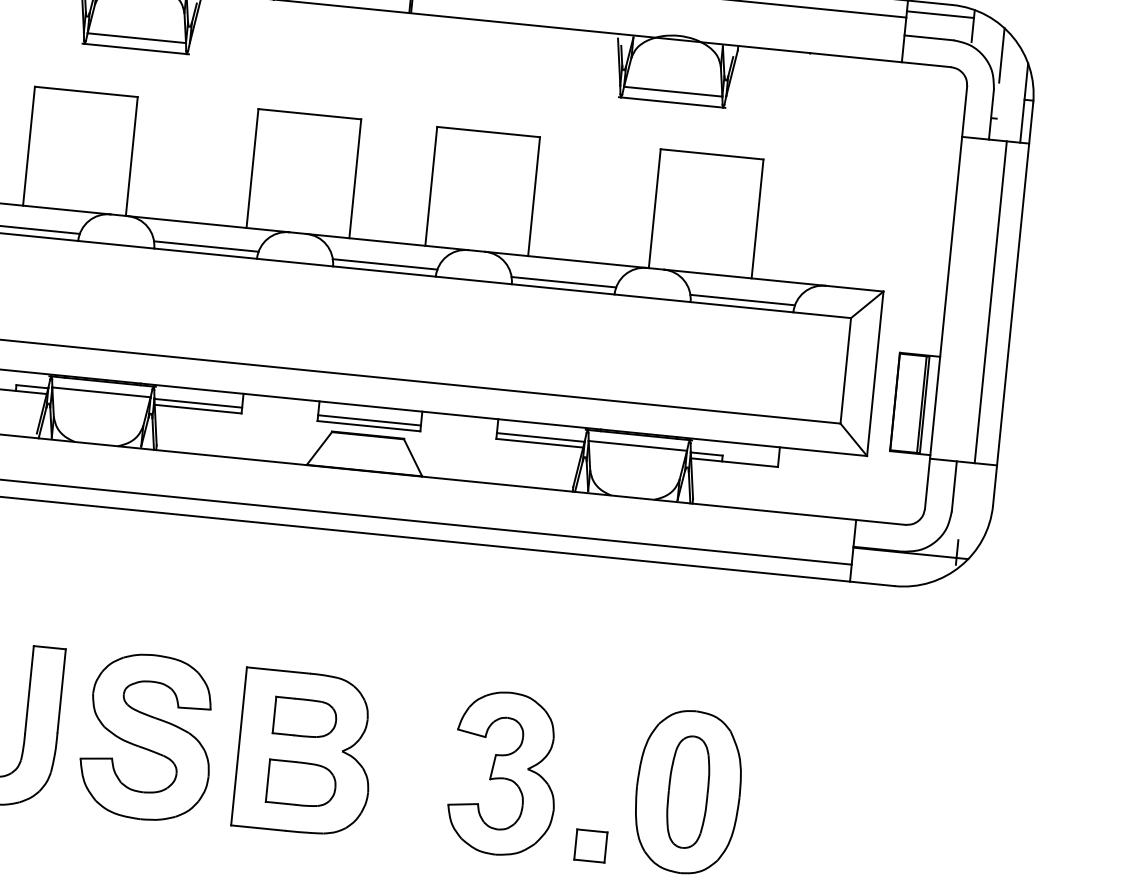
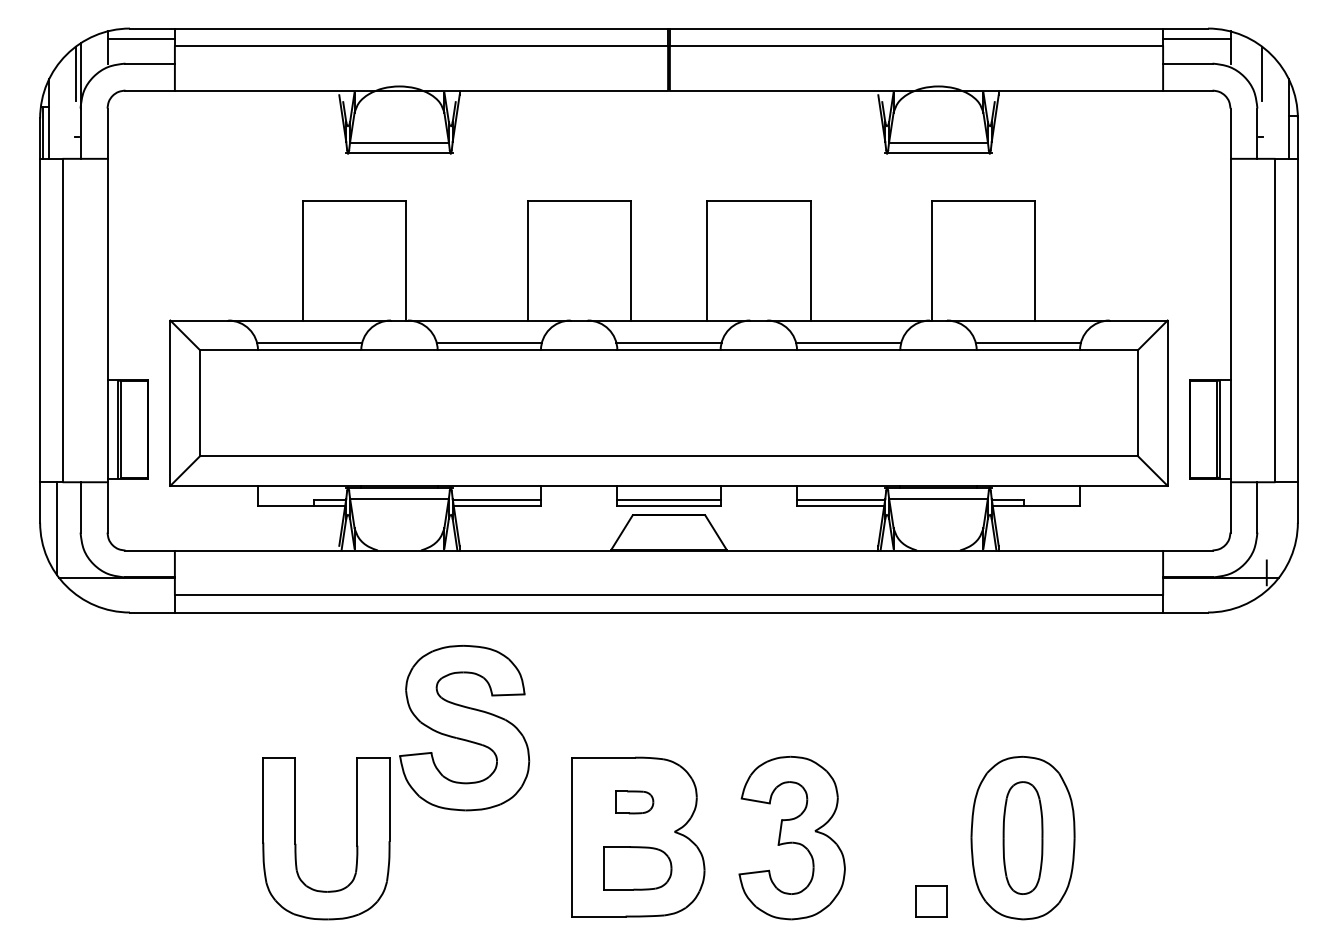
part: (305, 718) -> (634, 802), size x0.6
part: (147, 737) -> (464, 728), moved
part: (503, 773) -> (791, 837), moved

